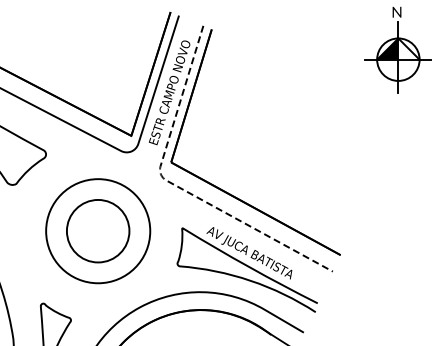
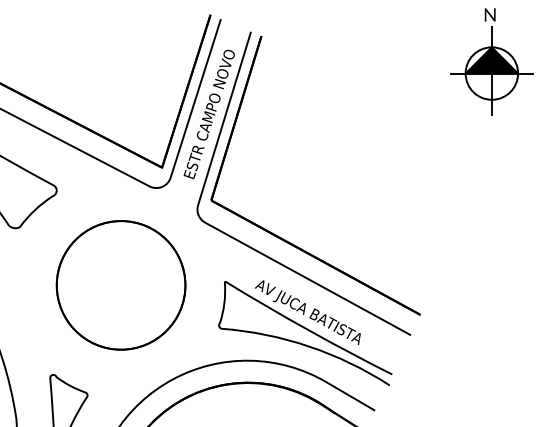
fill: (408, 48) -> (504, 59), added
line: (170, 182) -> (210, 225), dashed -> solid
circle: (98, 231) -> (121, 285), size x1.67

